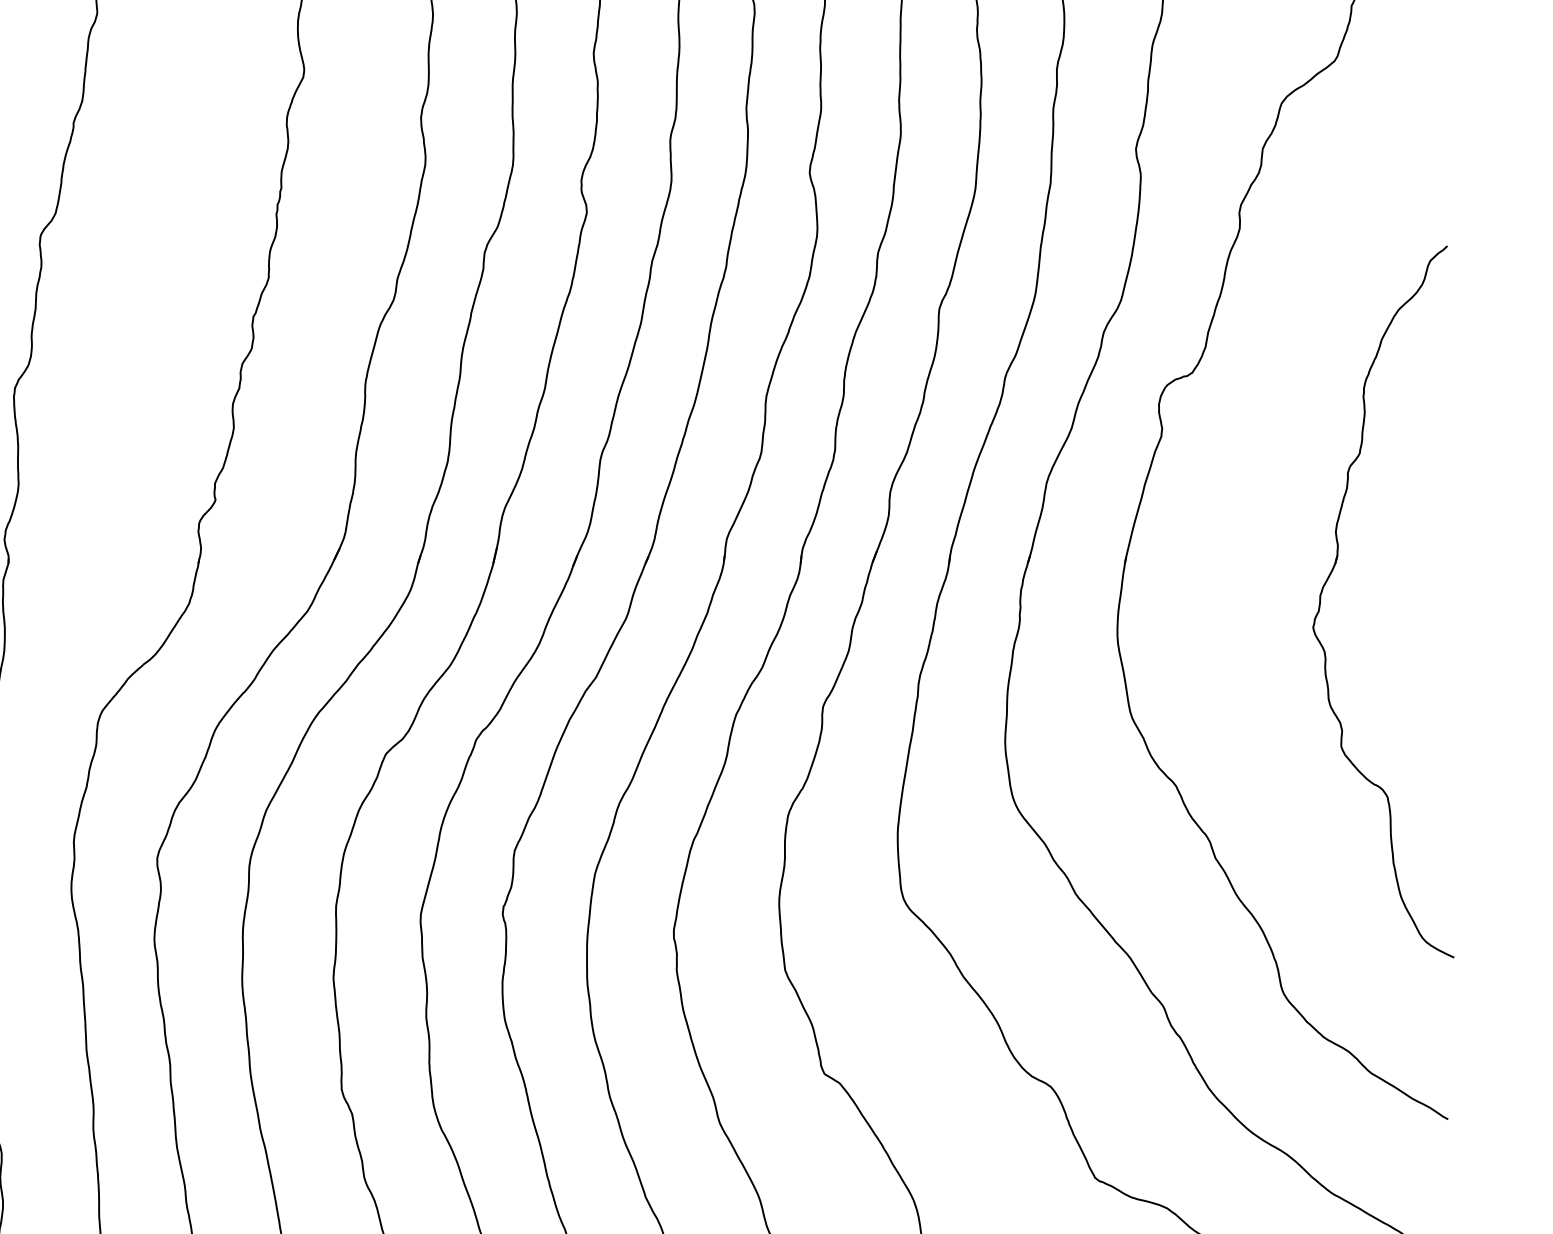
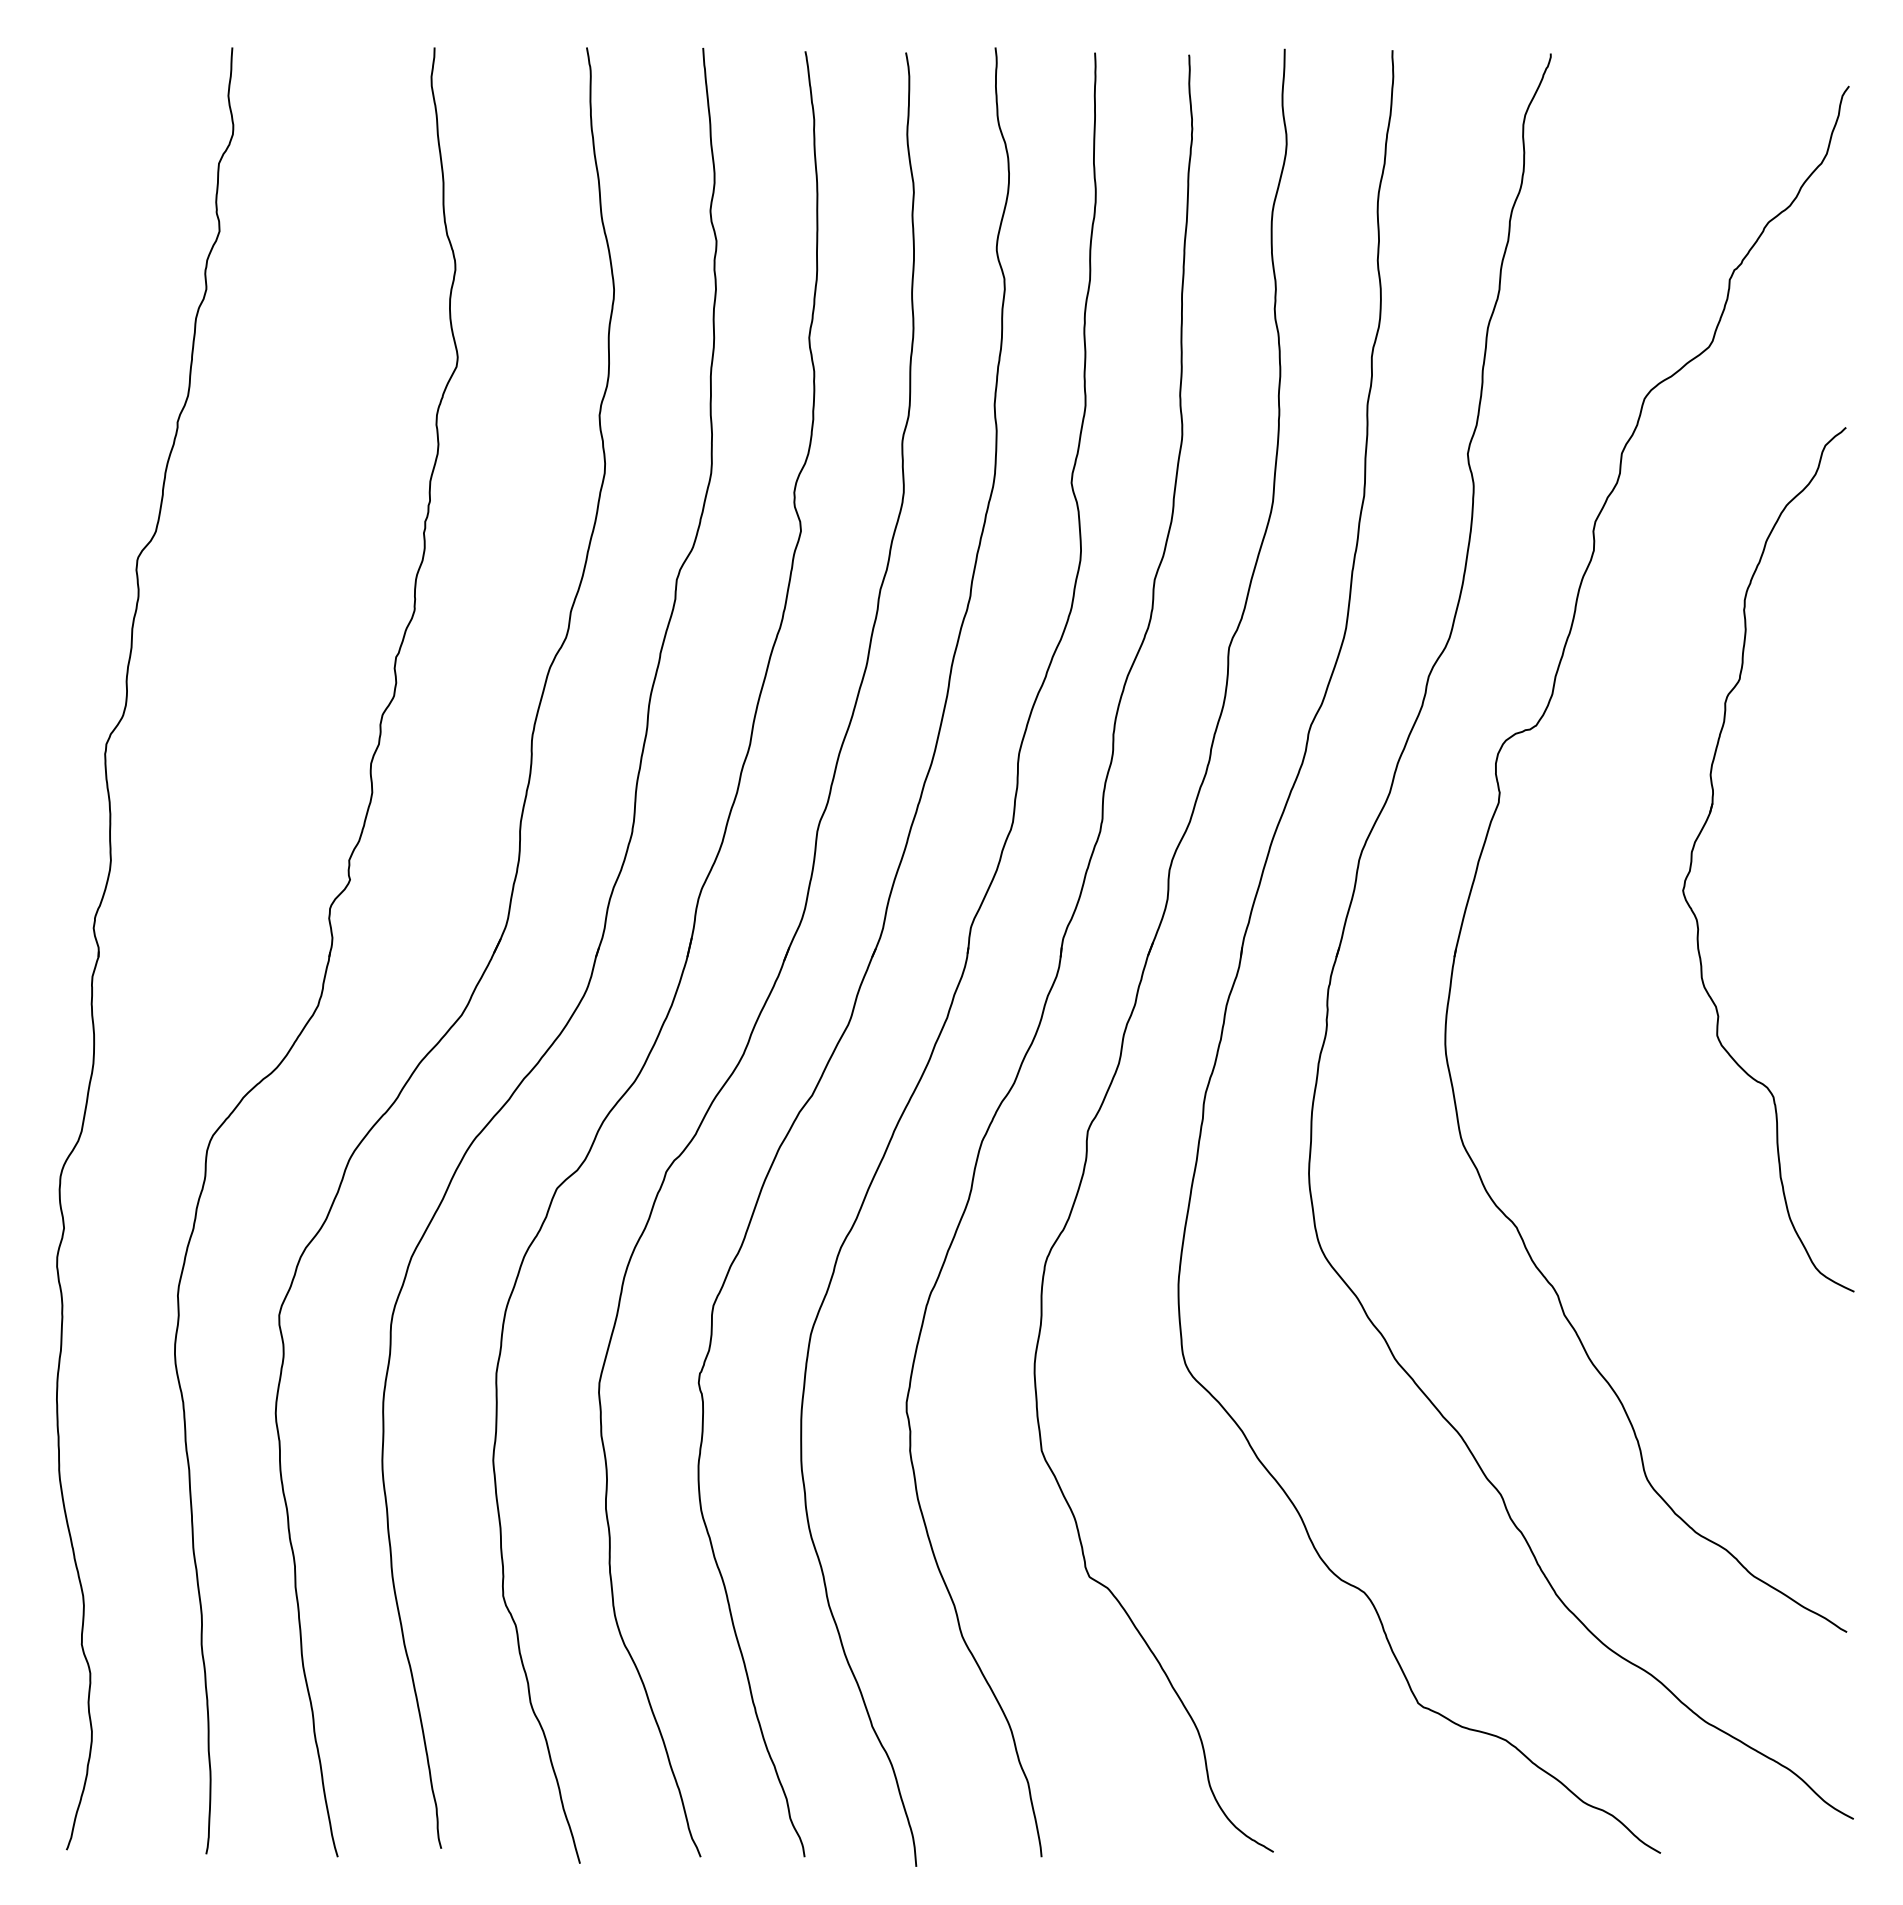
part: (1330, 575) -> (1704, 827), moved

